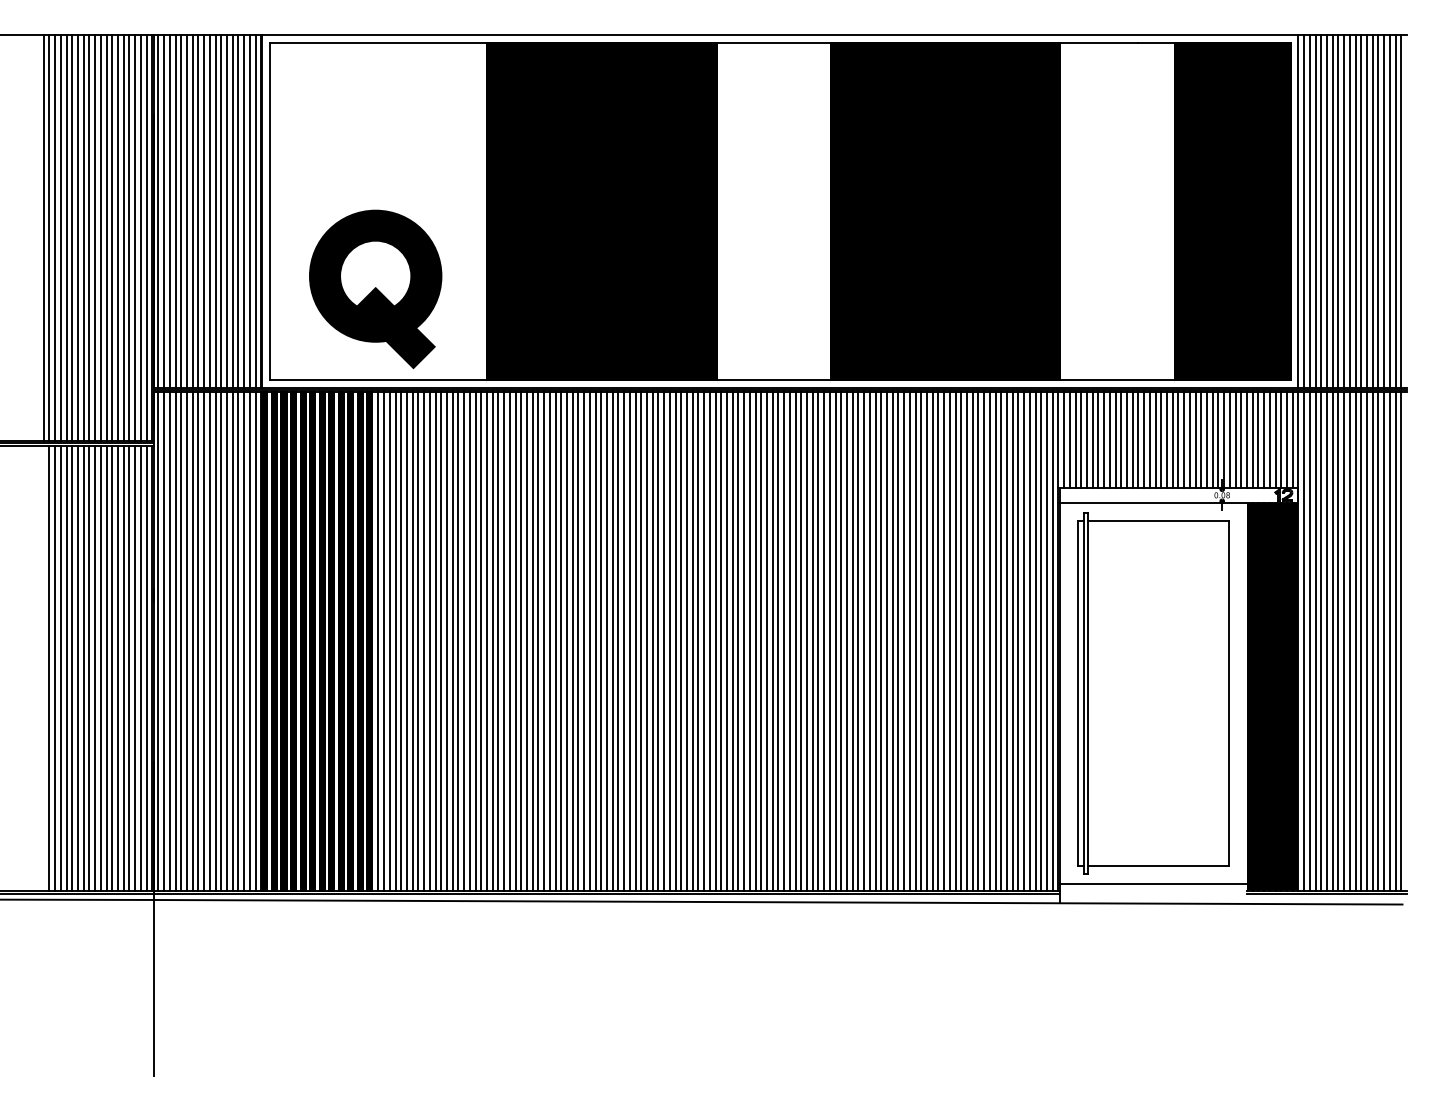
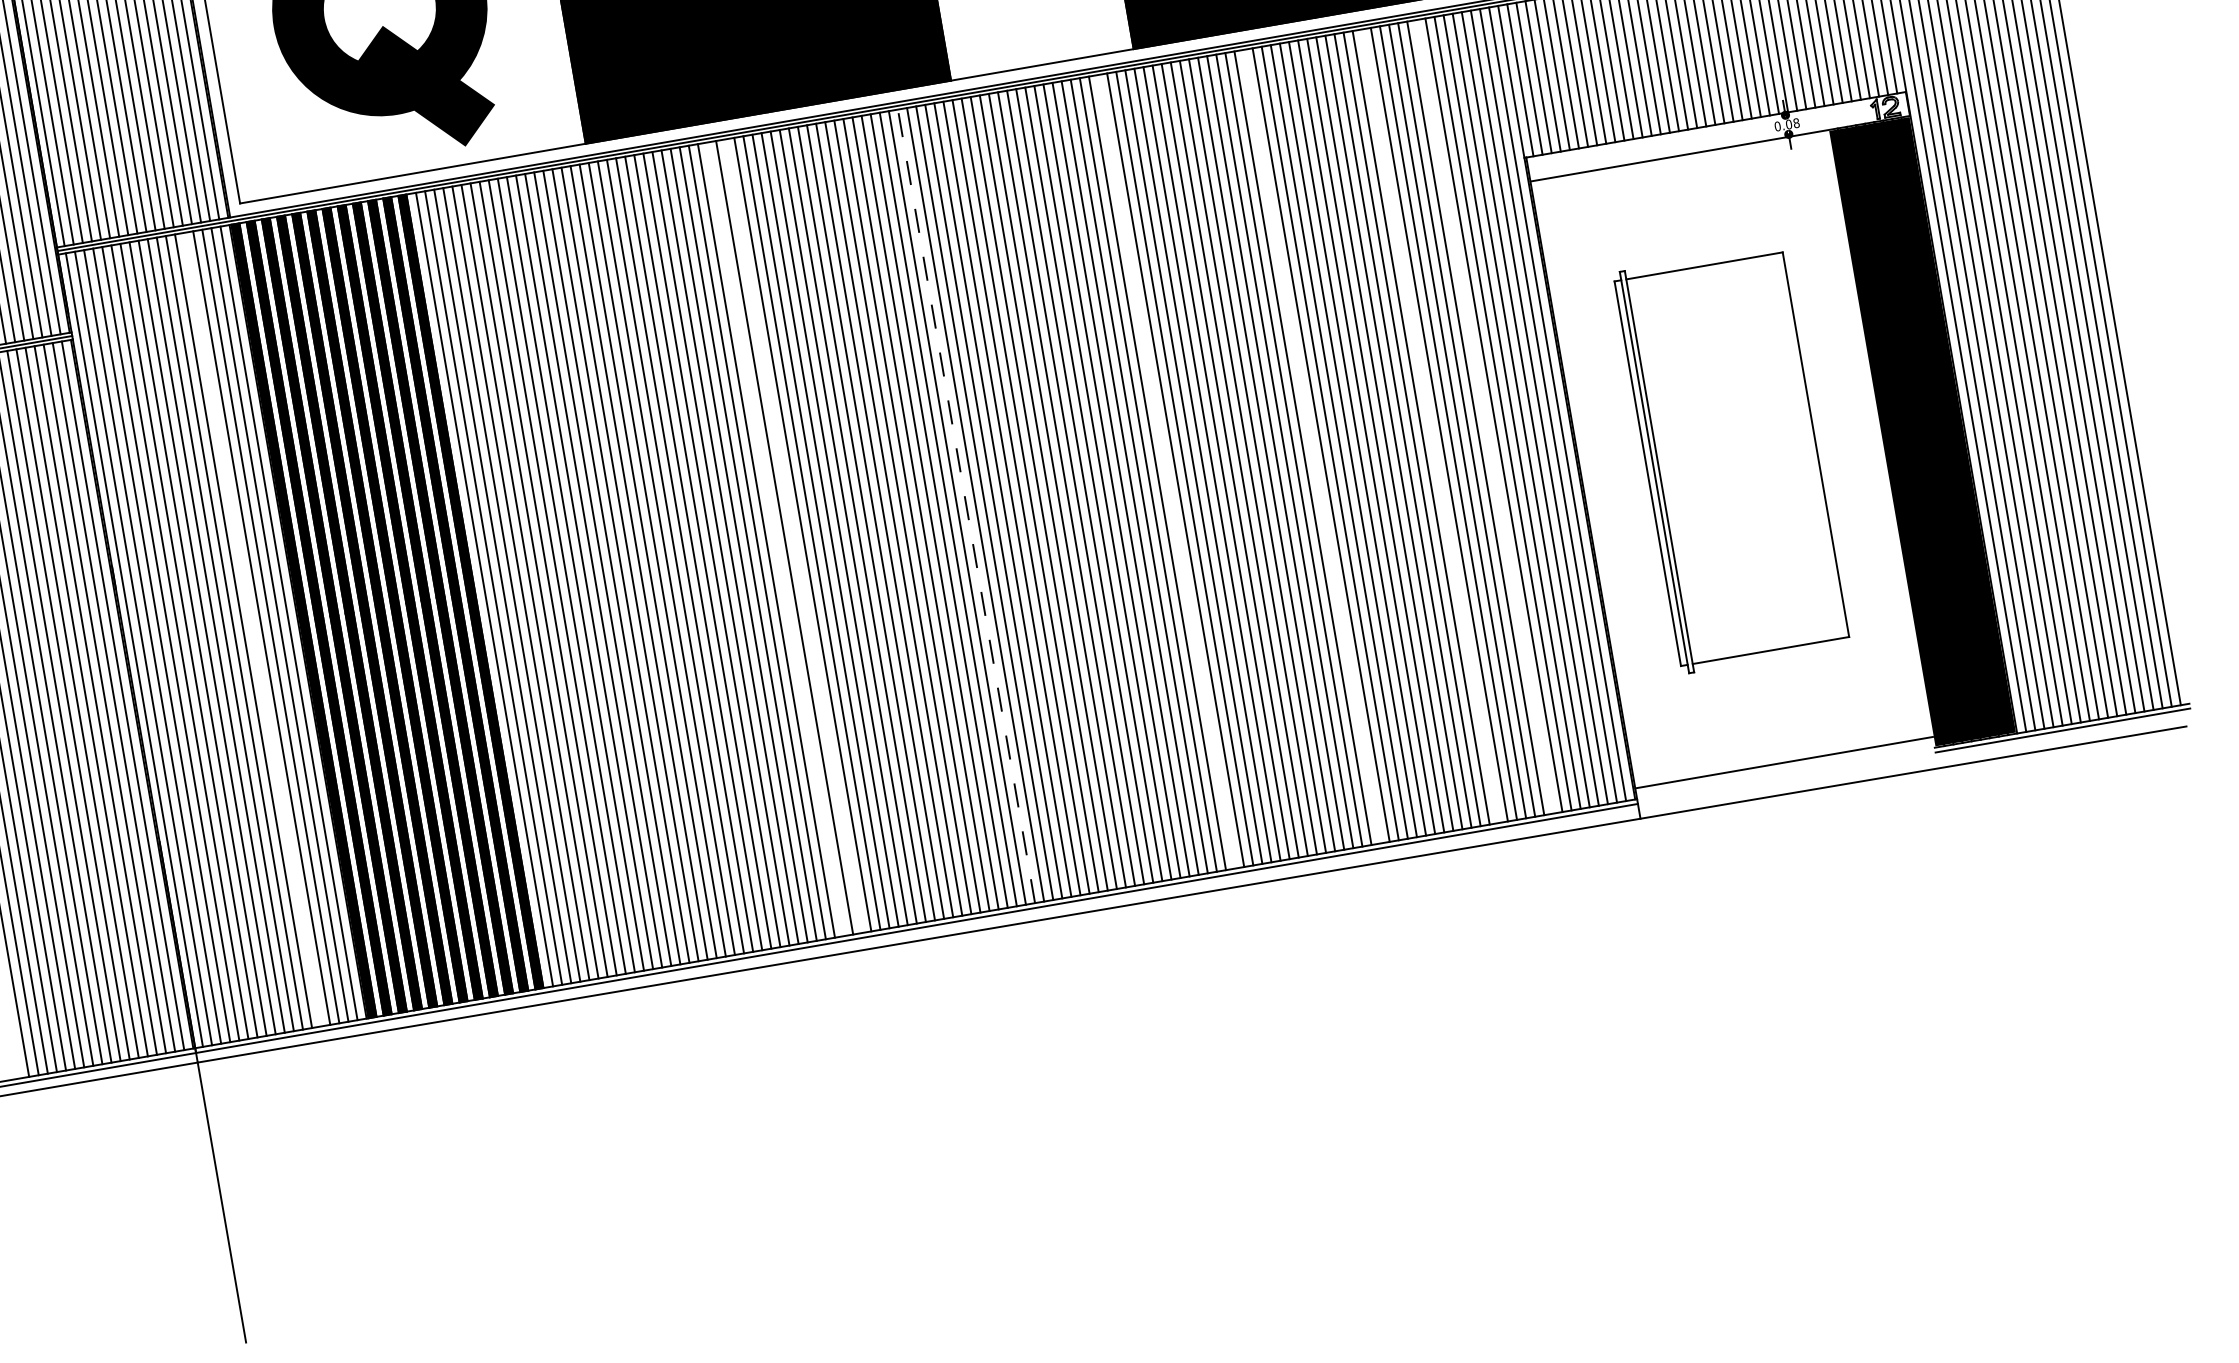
line: (232, 641) -> (252, 629), removed
line: (561, 641) -> (775, 539), removed
line: (572, 641) -> (793, 536), removed
line: (681, 641) -> (966, 506), solid -> dashed
line: (806, 641) -> (1165, 471), removed
line: (898, 641) -> (1312, 446), removed
line: (972, 641) -> (1429, 426), removed
line: (1006, 641) -> (1484, 416), removed
part: (1153, 693) -> (1732, 459), size x0.7

